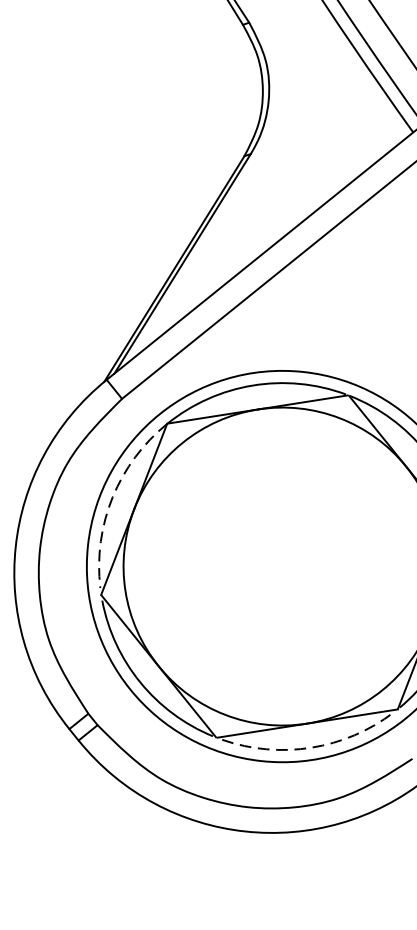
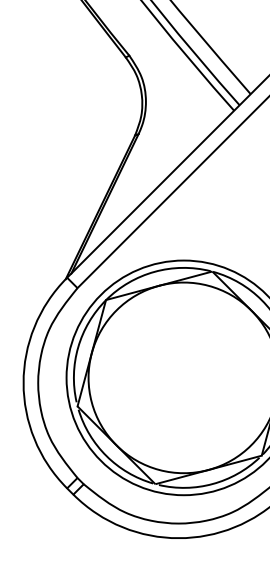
arc: (113, 497) -> (78, 347), dashed -> solid
arc: (311, 748) -> (212, 484), dashed -> solid

